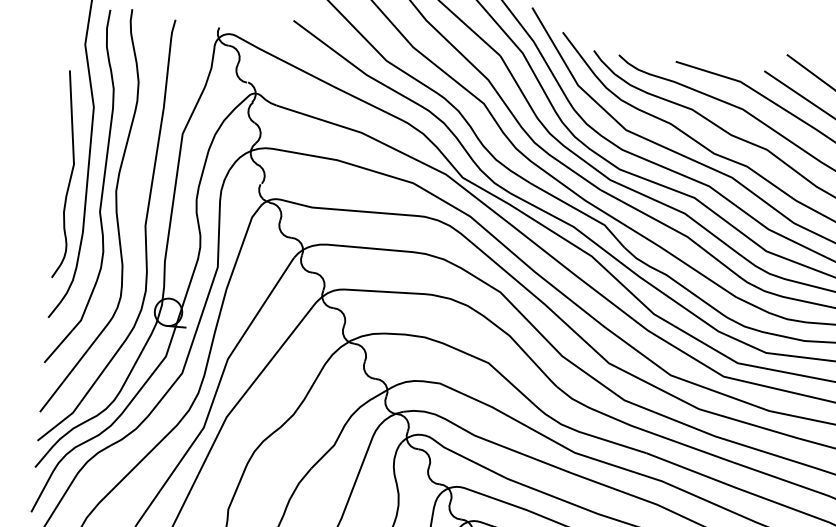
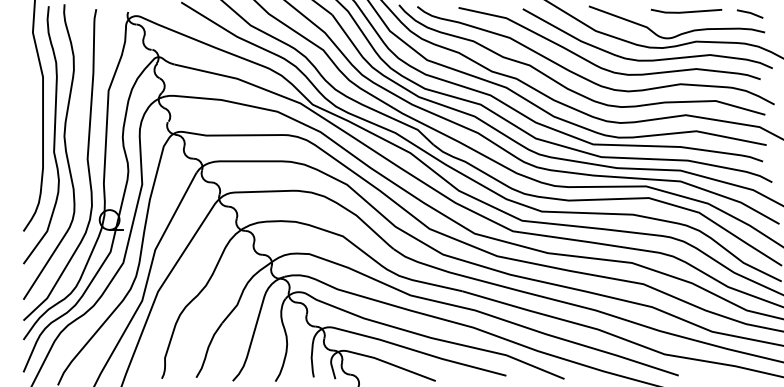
curve: (70, 175) -> (30, 127), removed

